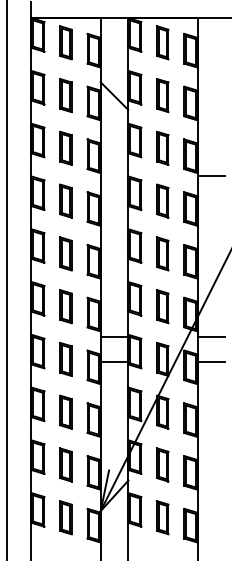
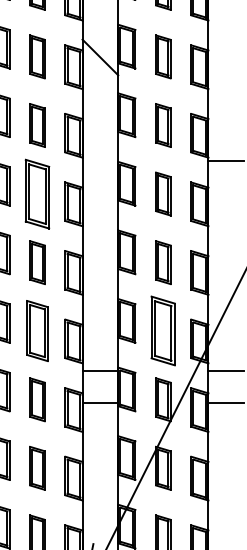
part: (65, 200) -> (36, 193), size x1.6
part: (65, 306) -> (36, 330), size x1.4
part: (162, 306) -> (162, 330), size x1.6

